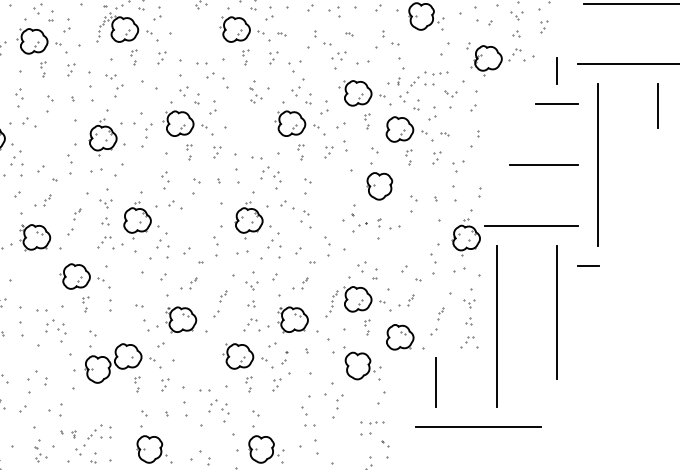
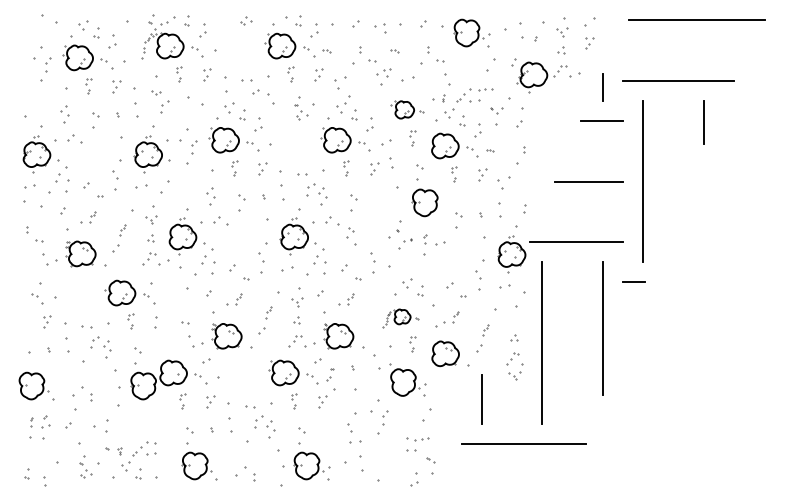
part: (362, 92) -> (407, 109), size x0.7
part: (355, 301) -> (400, 318), size x0.6
part: (469, 302) -> (514, 375), moved

